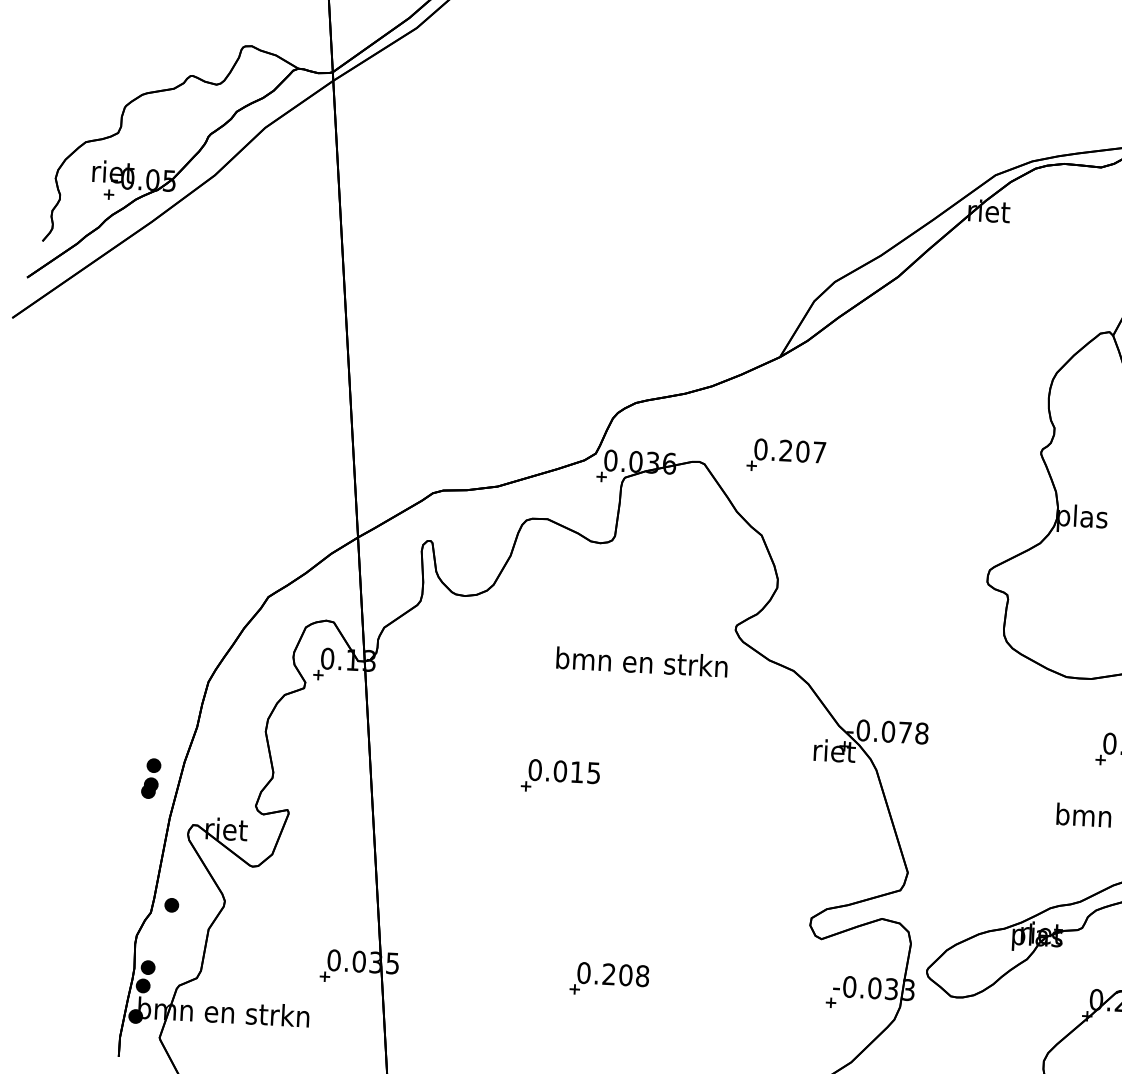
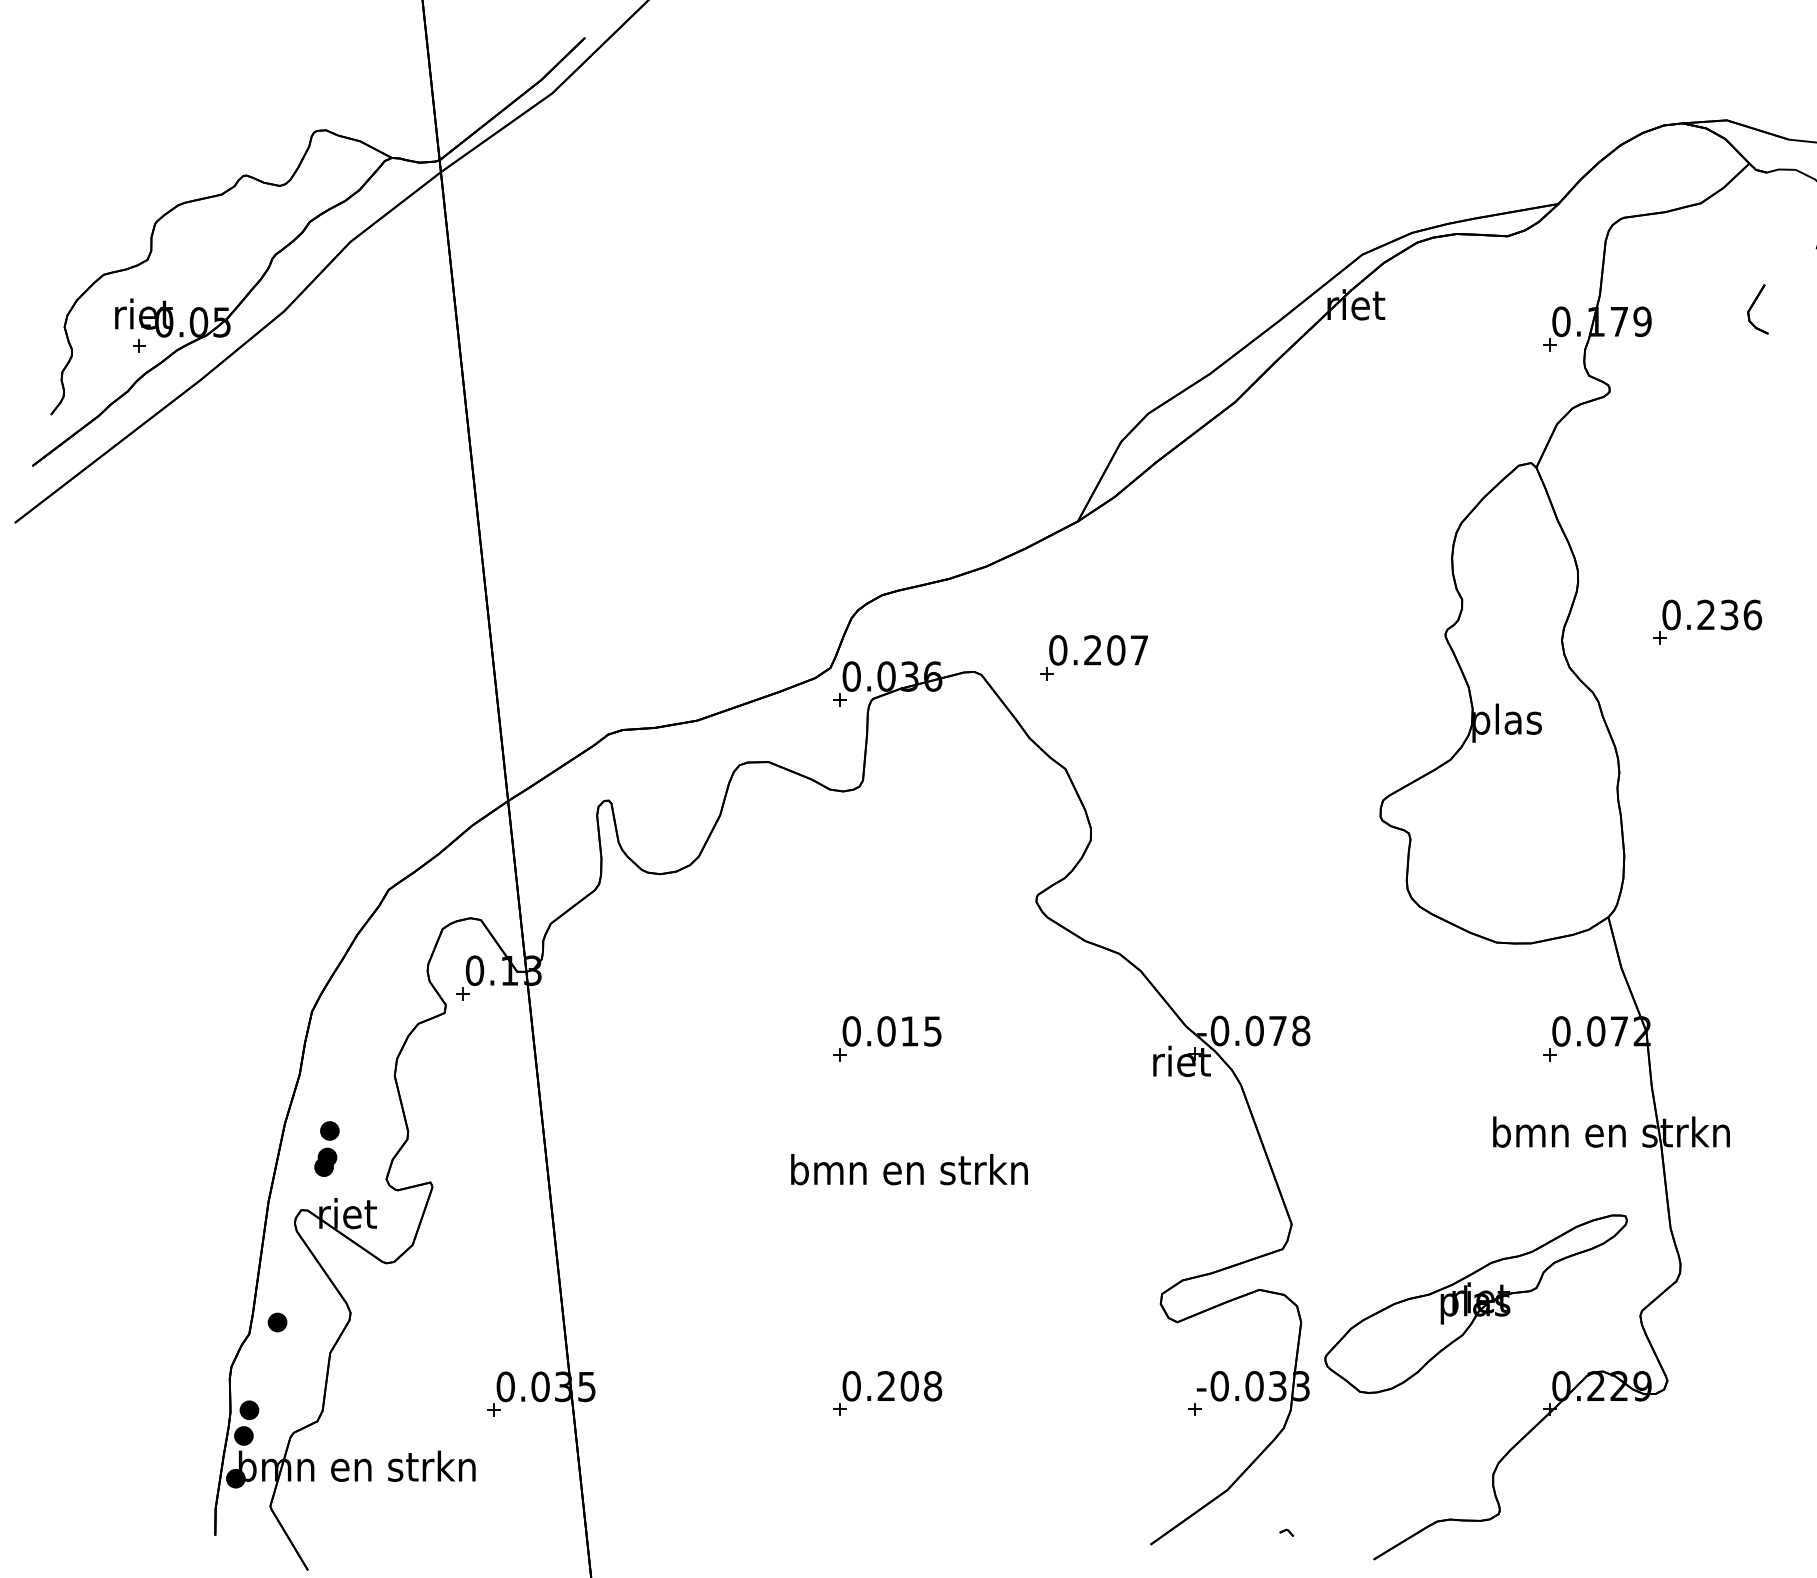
text: (642, 662) -> (909, 1169), moved
part: (560, 776) -> (887, 1038), moved
part: (150, 778) -> (326, 1148), moved

